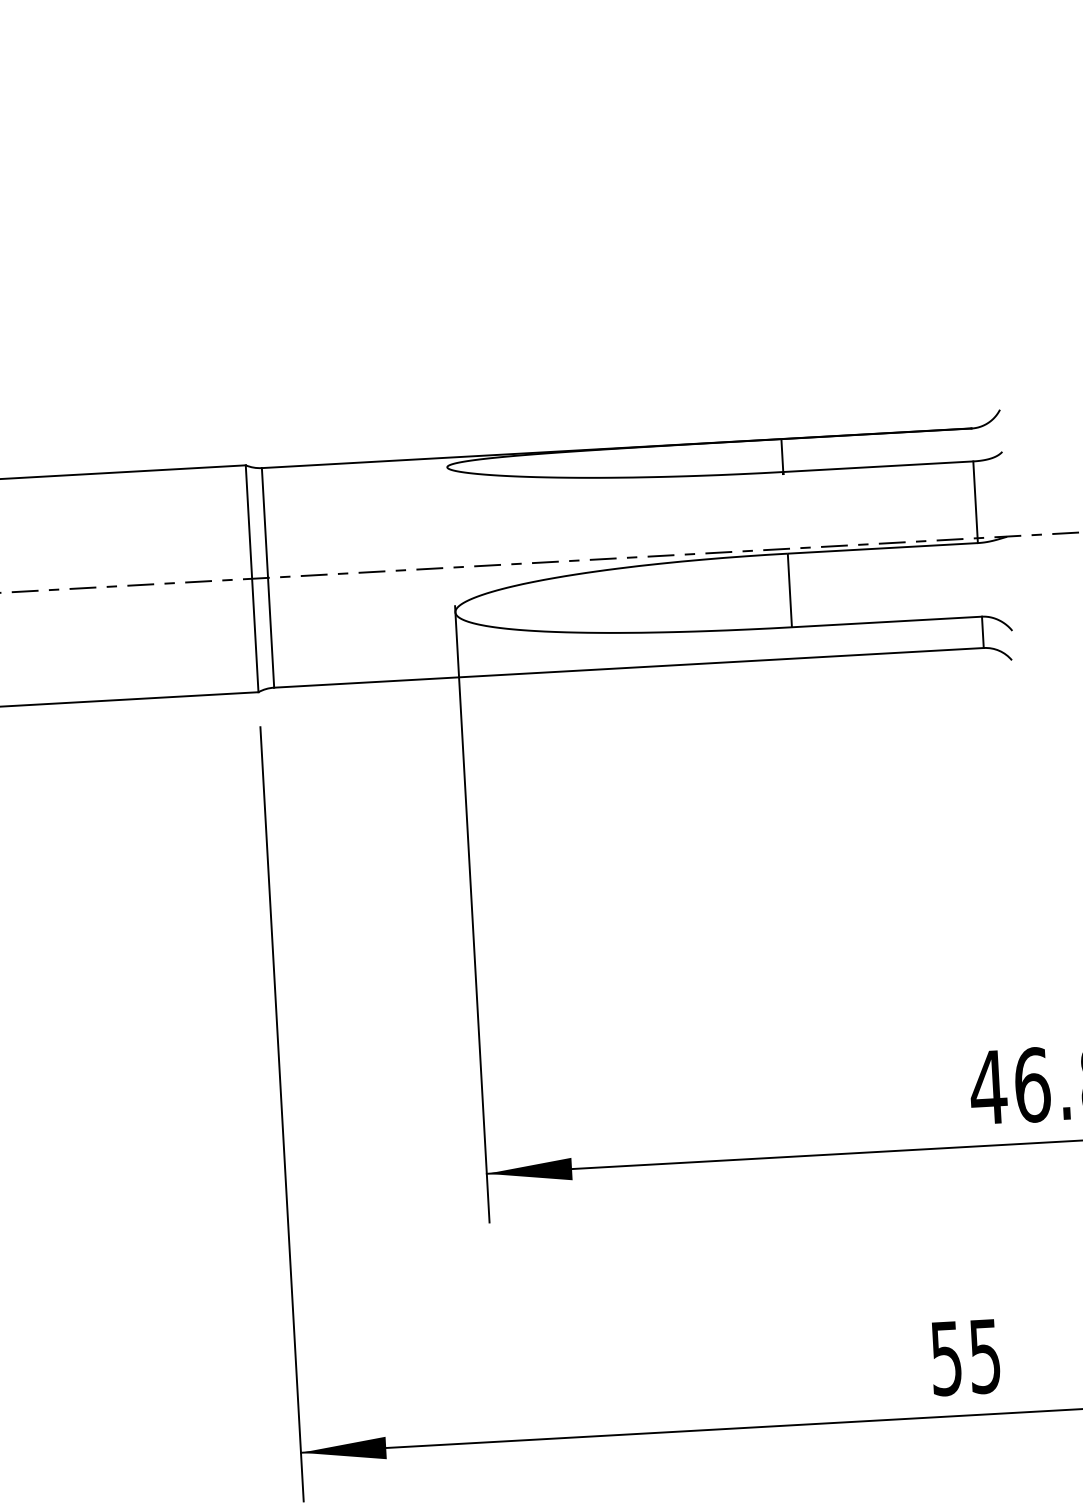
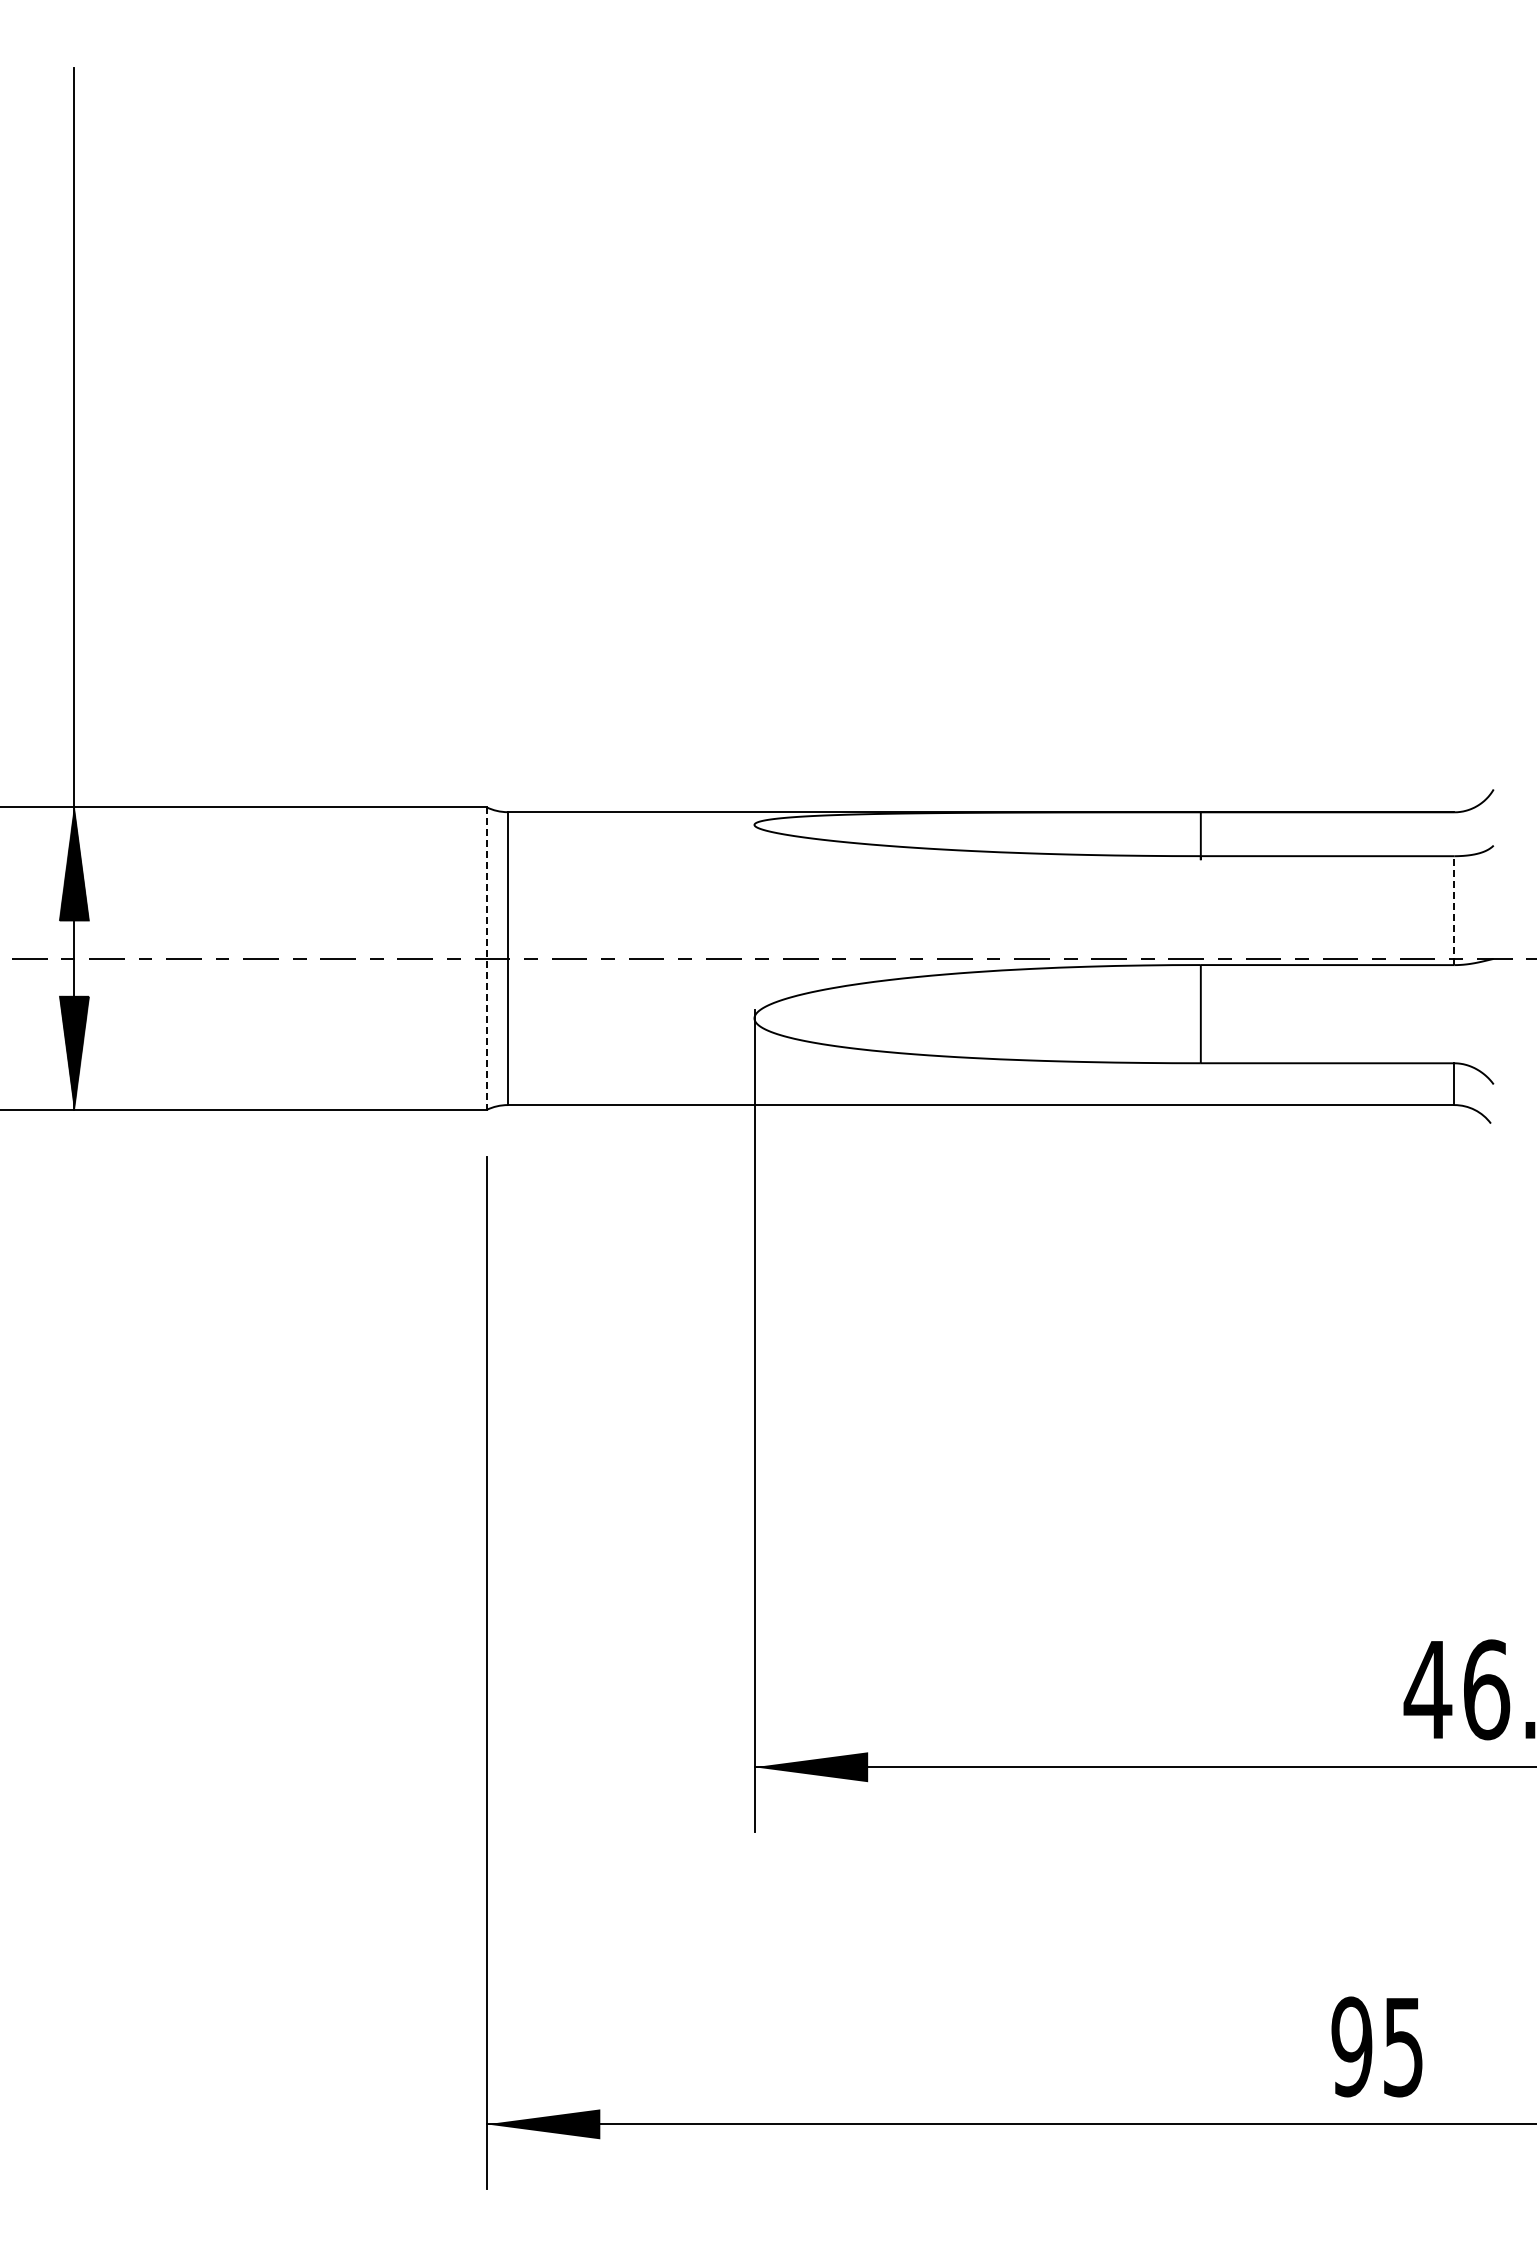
line: (975, 502) -> (1454, 910), solid -> dashed
line: (252, 579) -> (486, 959), solid -> dashed
text: (946, 1358) -> (1351, 2046), 55 -> 95

